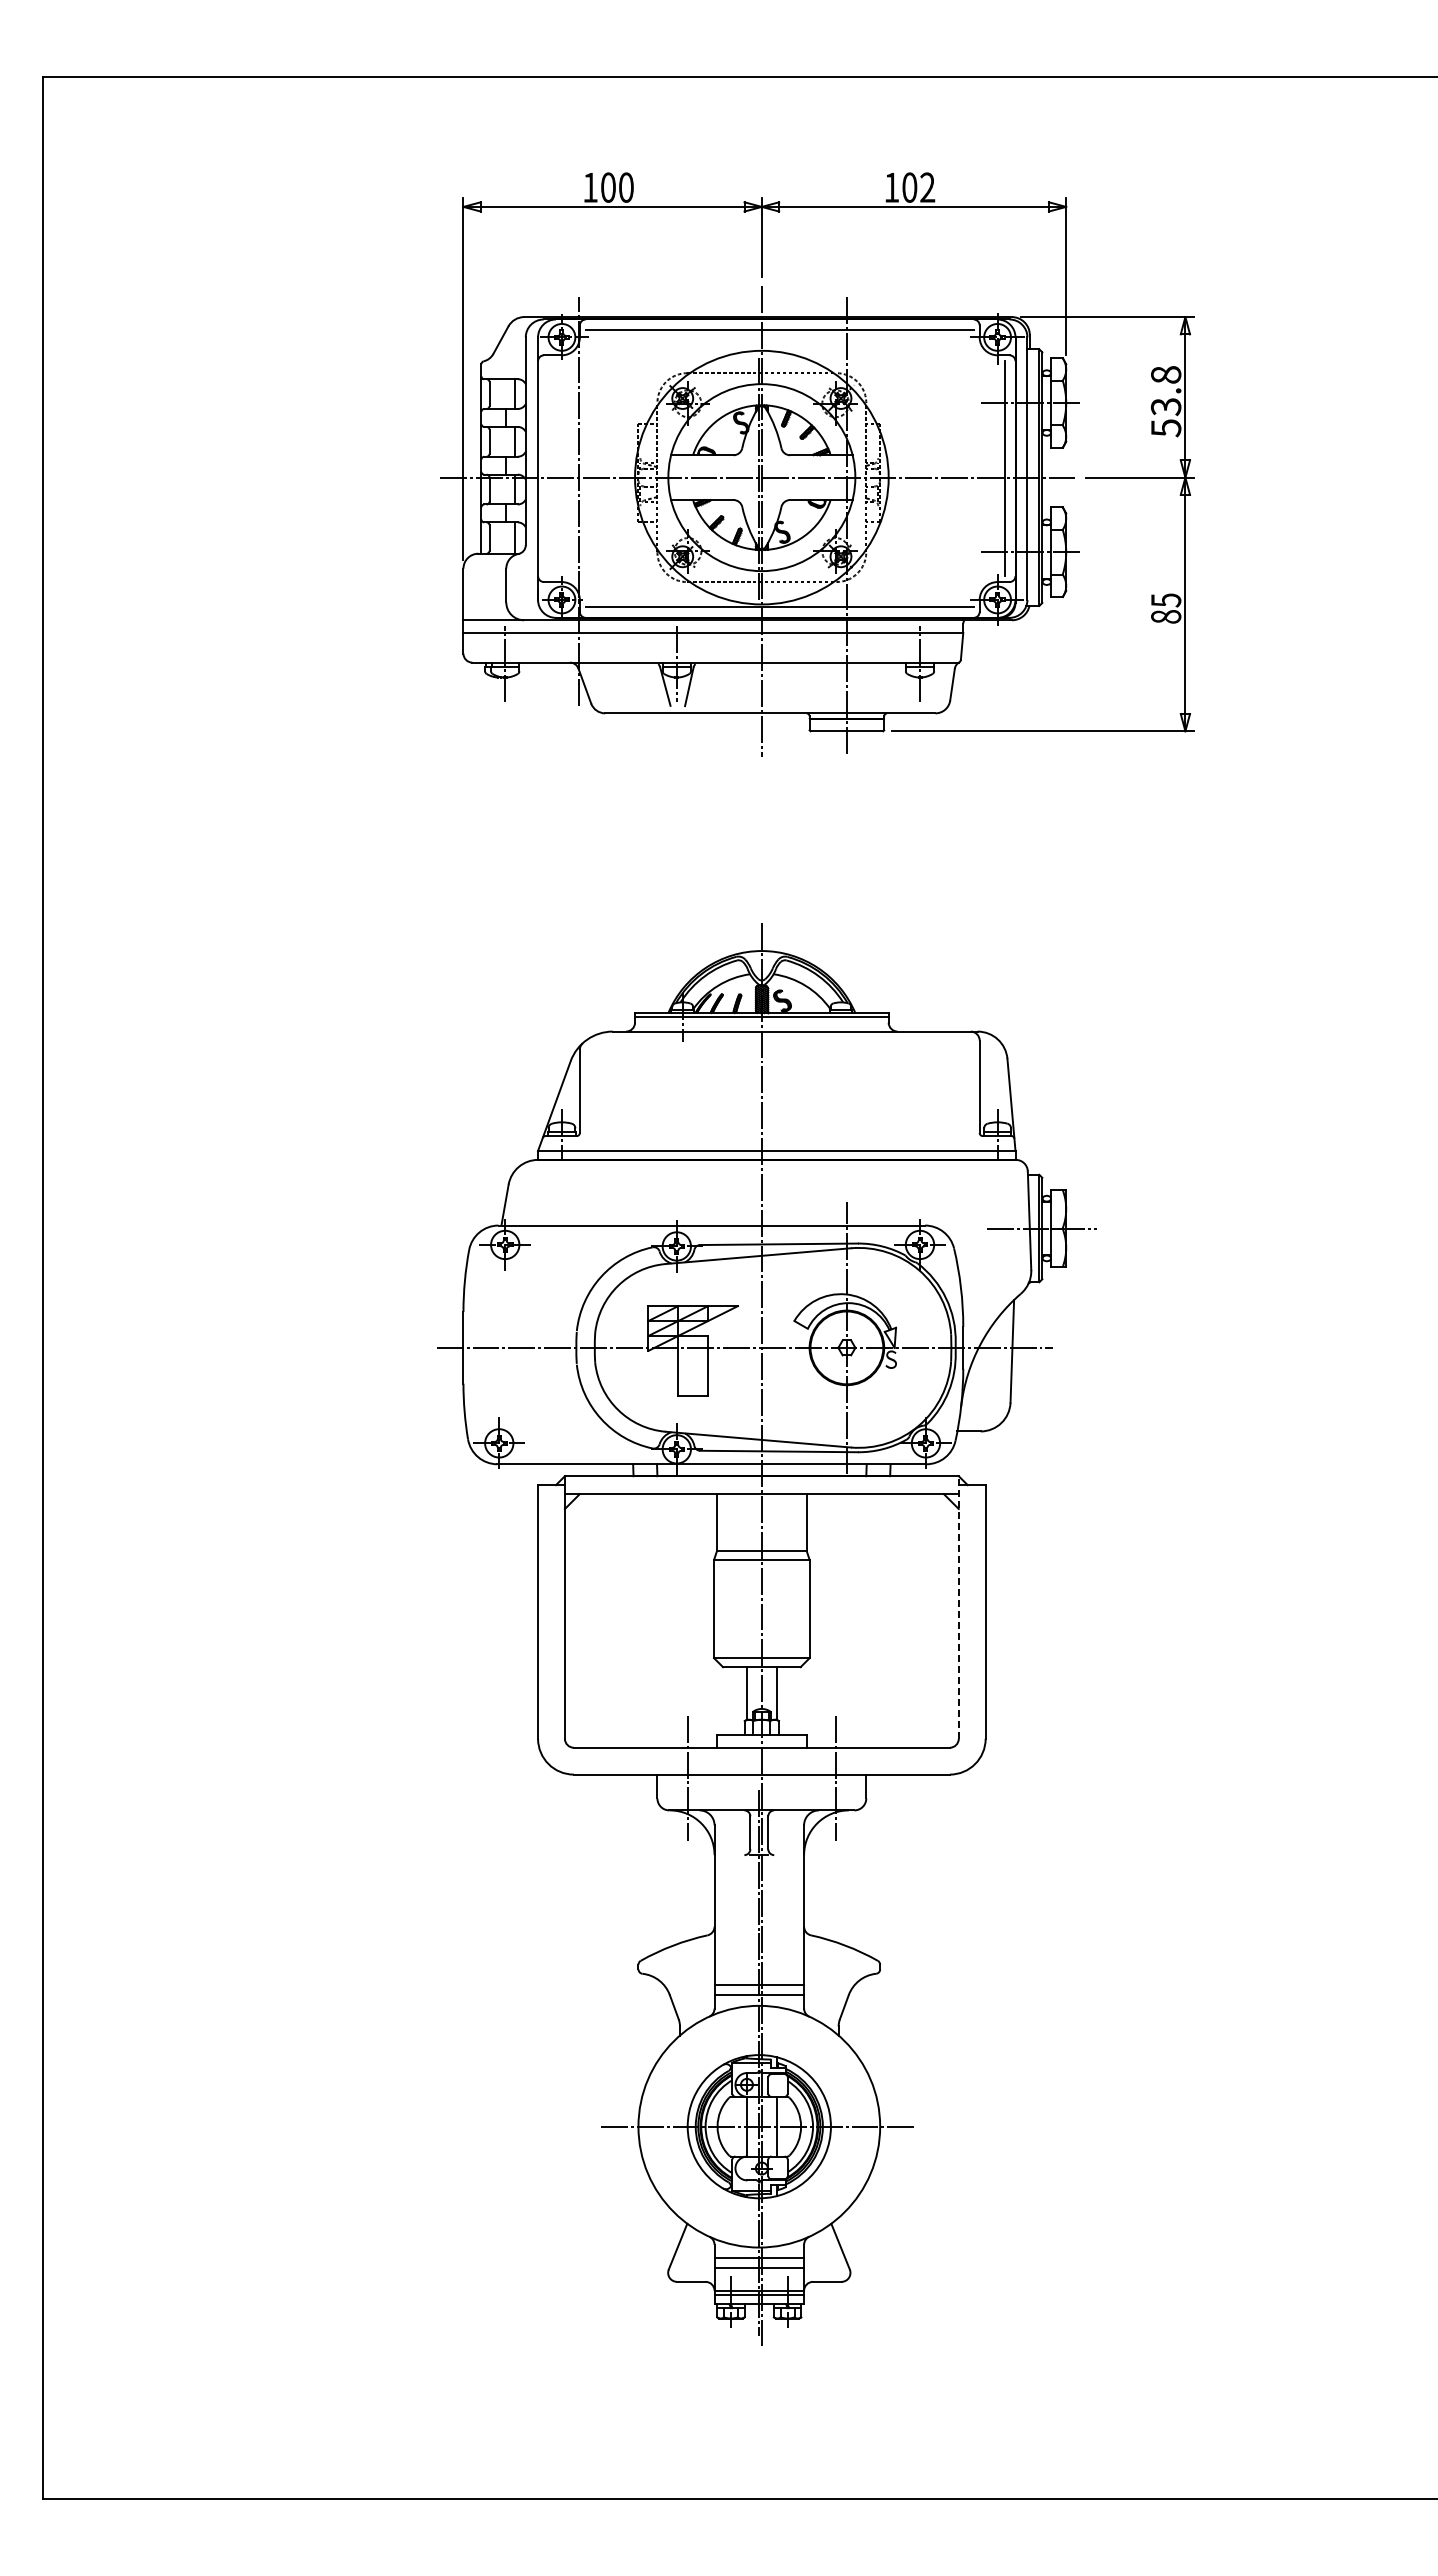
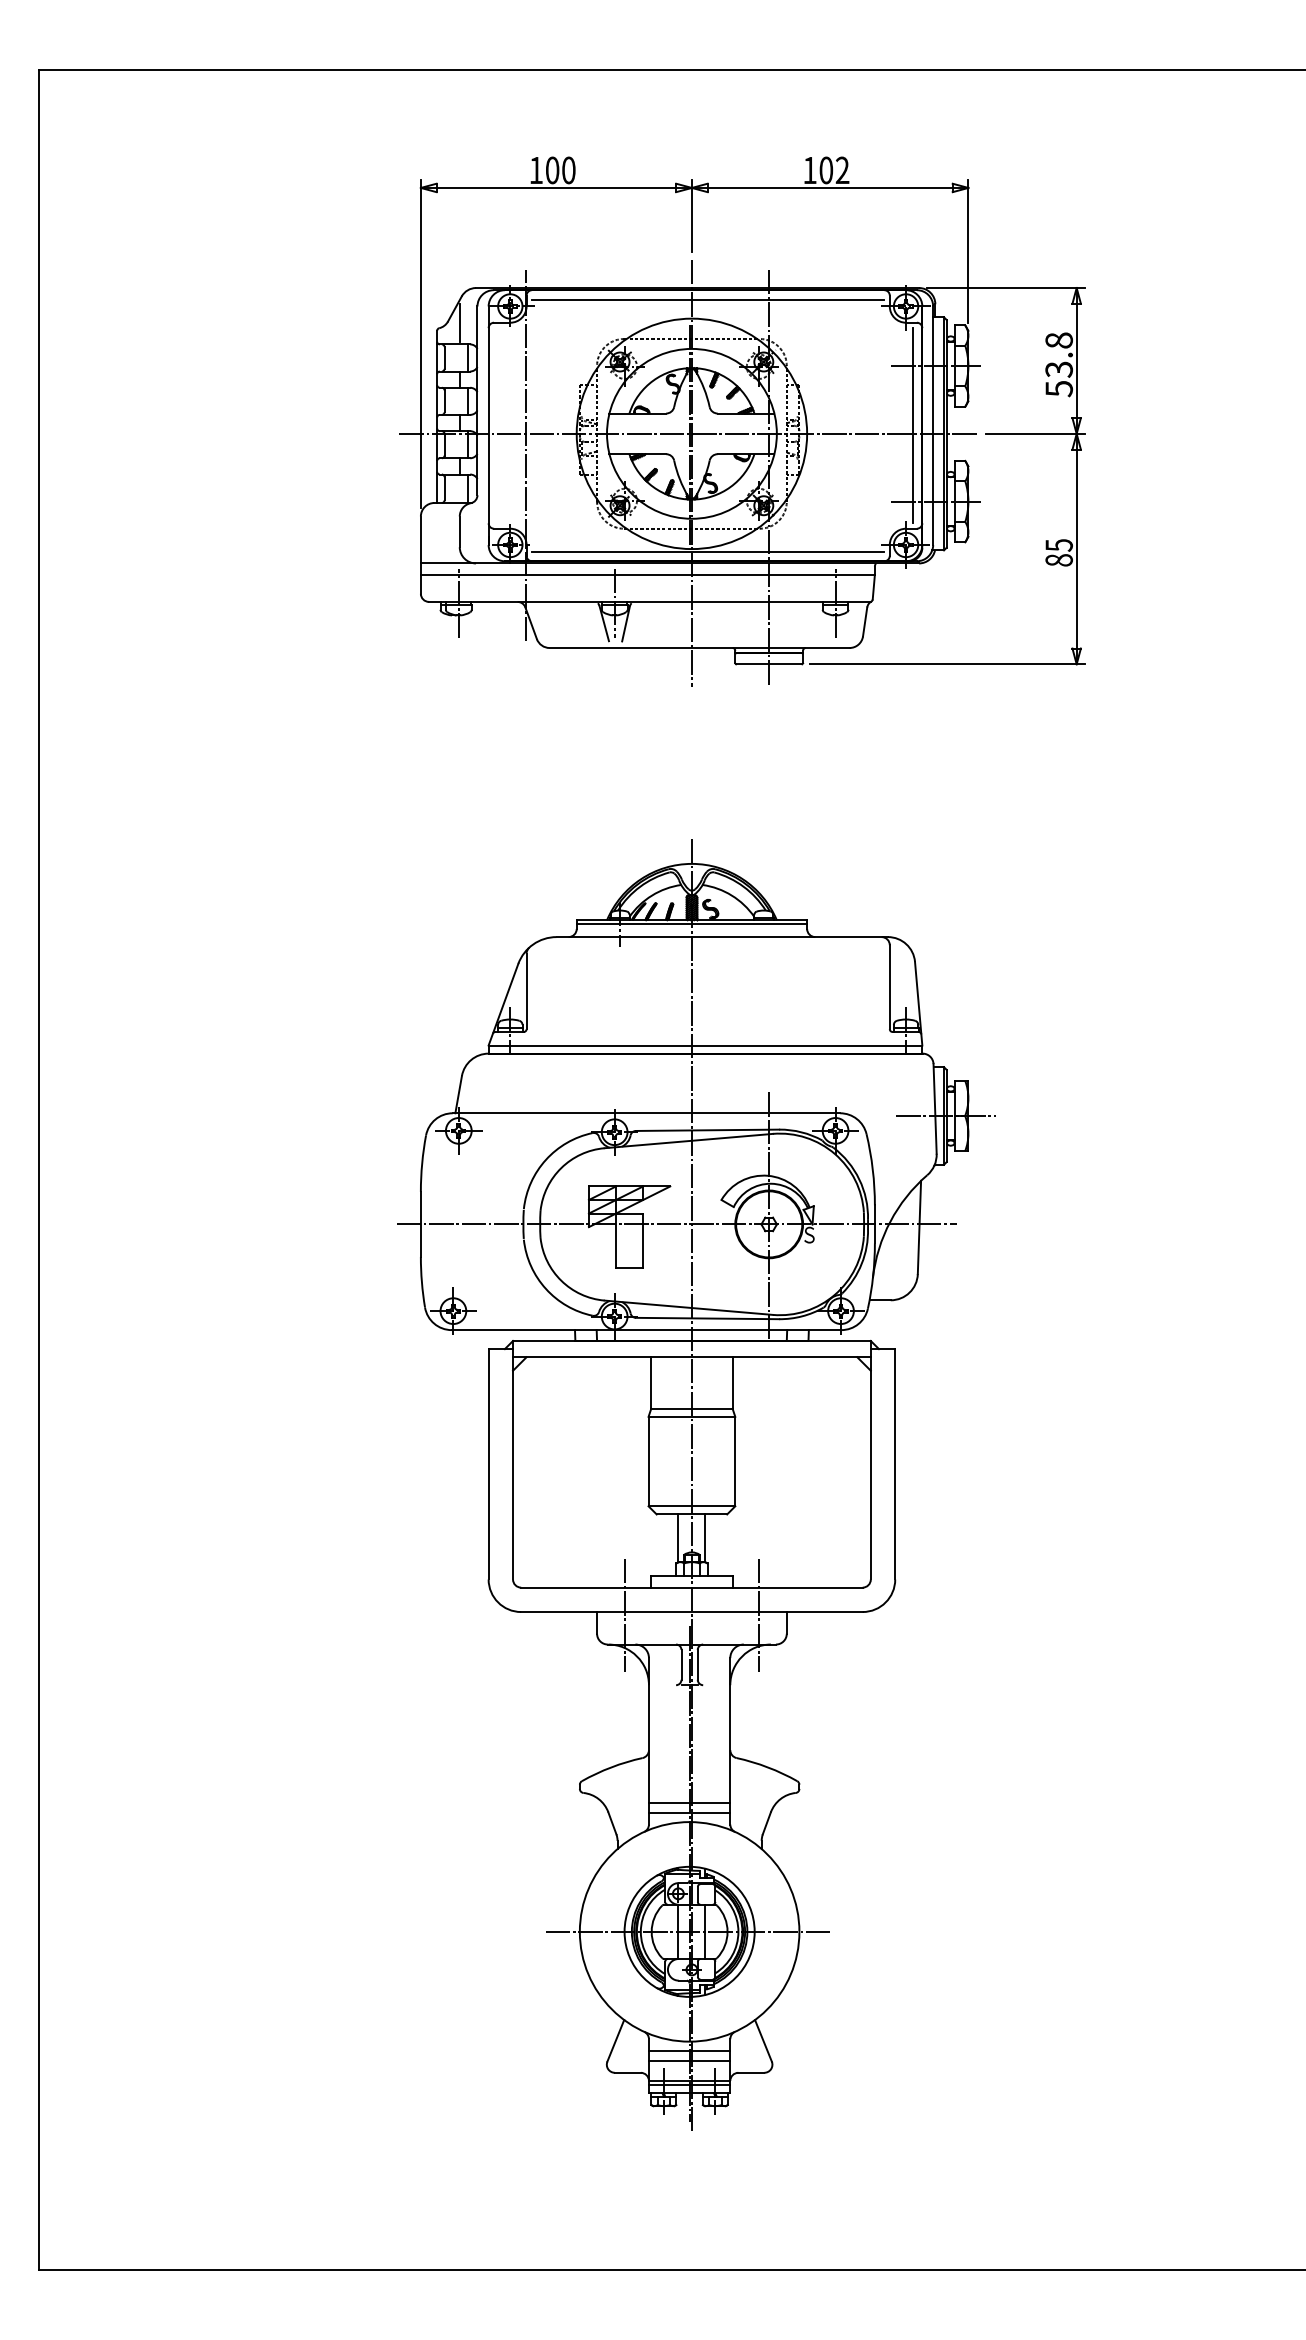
line: (506, 355) -> (459, 322), added
line: (958, 1607) -> (870, 1460), dashed -> solid

